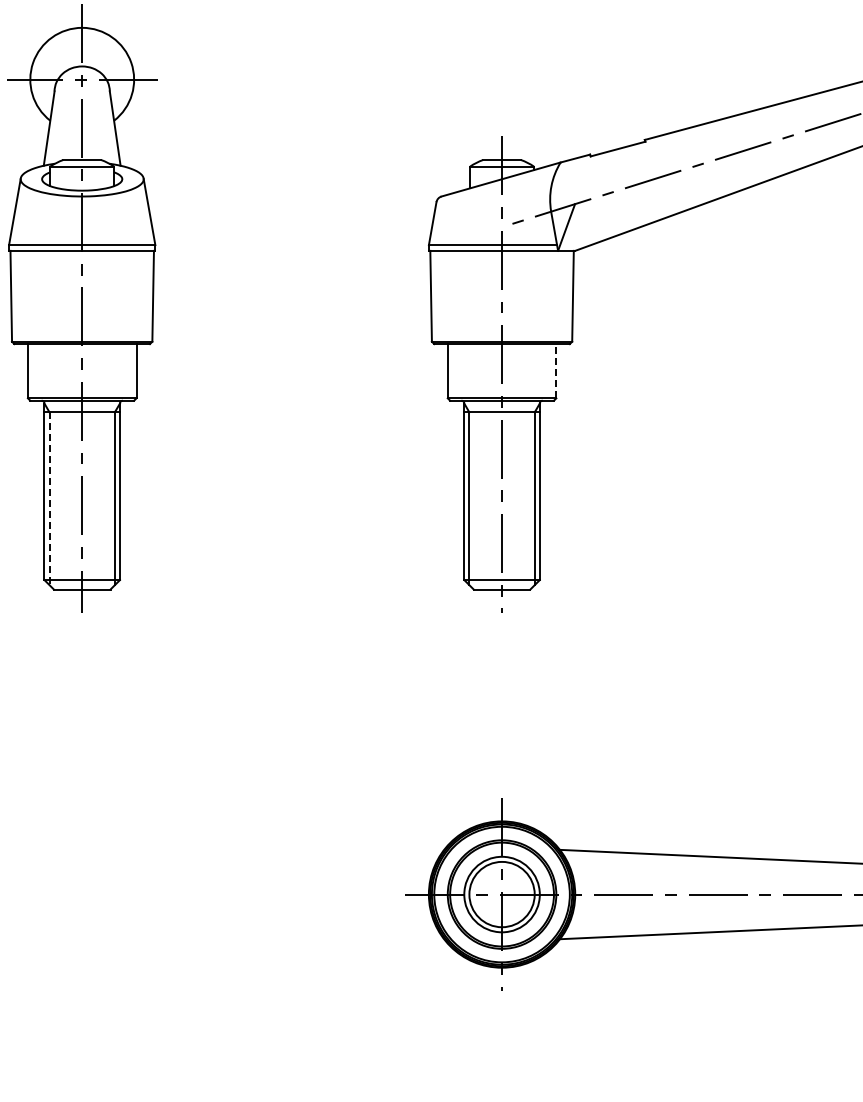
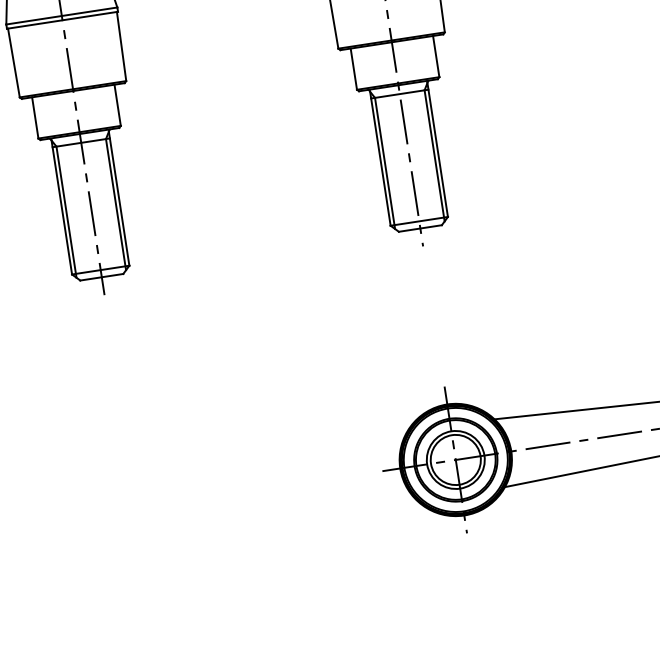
line: (556, 370) -> (436, 56), dashed -> solid
line: (49, 499) -> (66, 212), dashed -> solid

